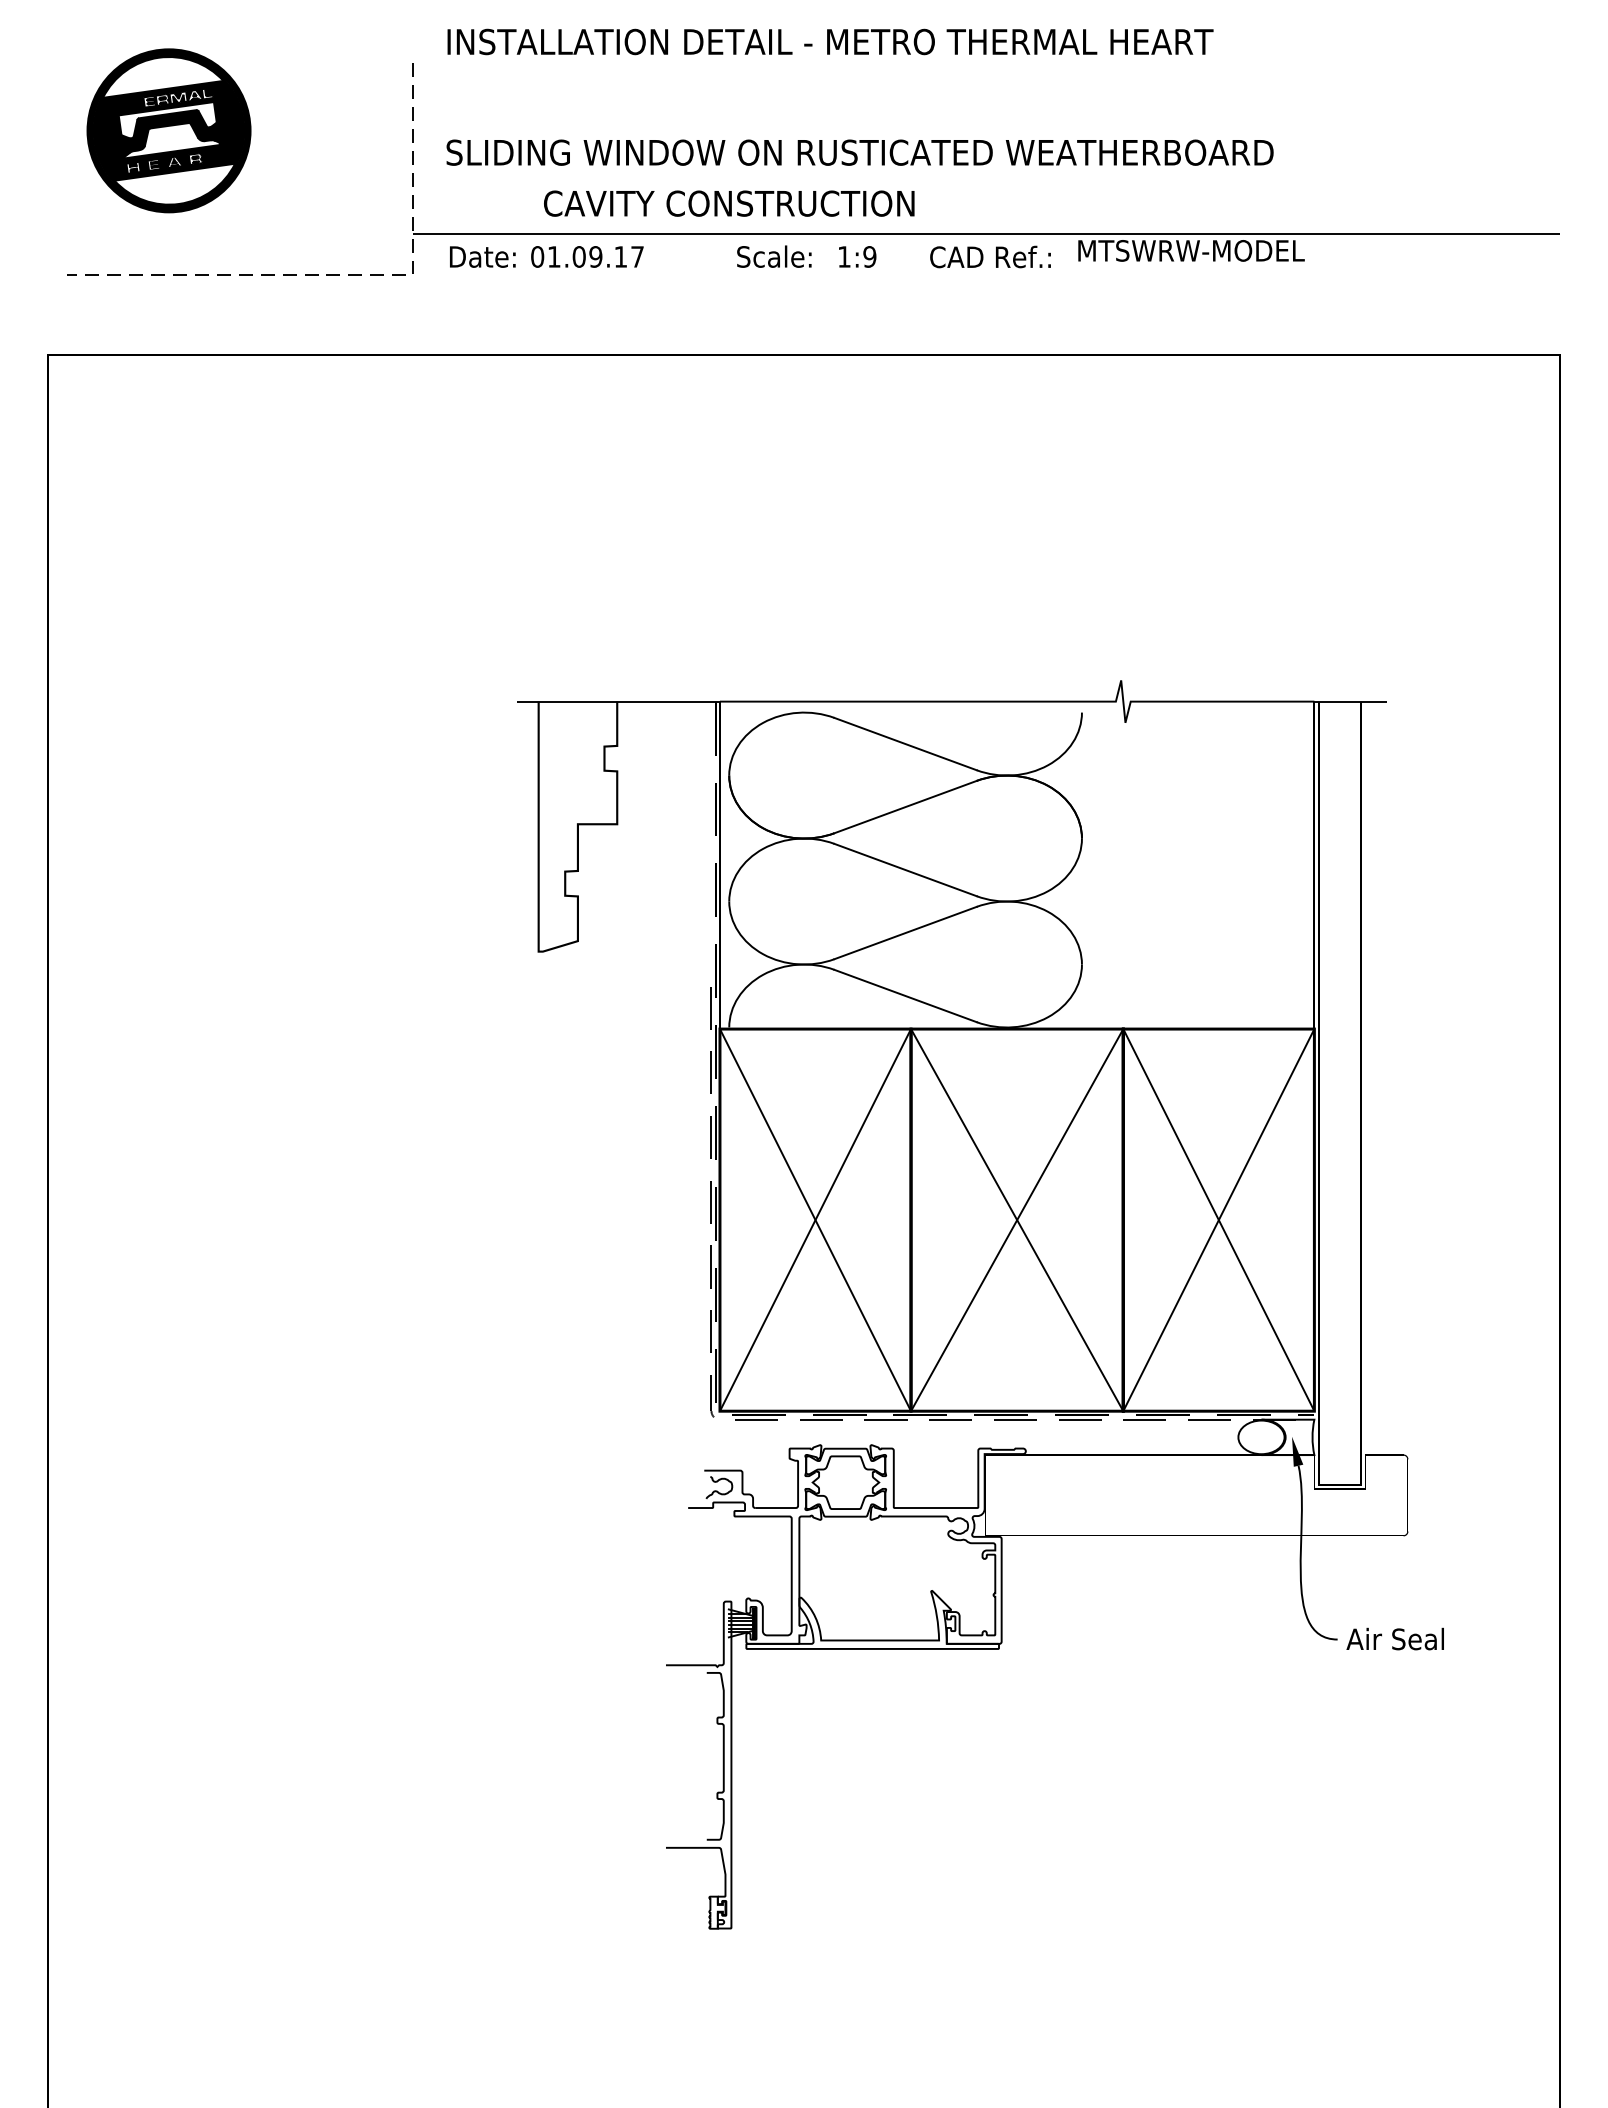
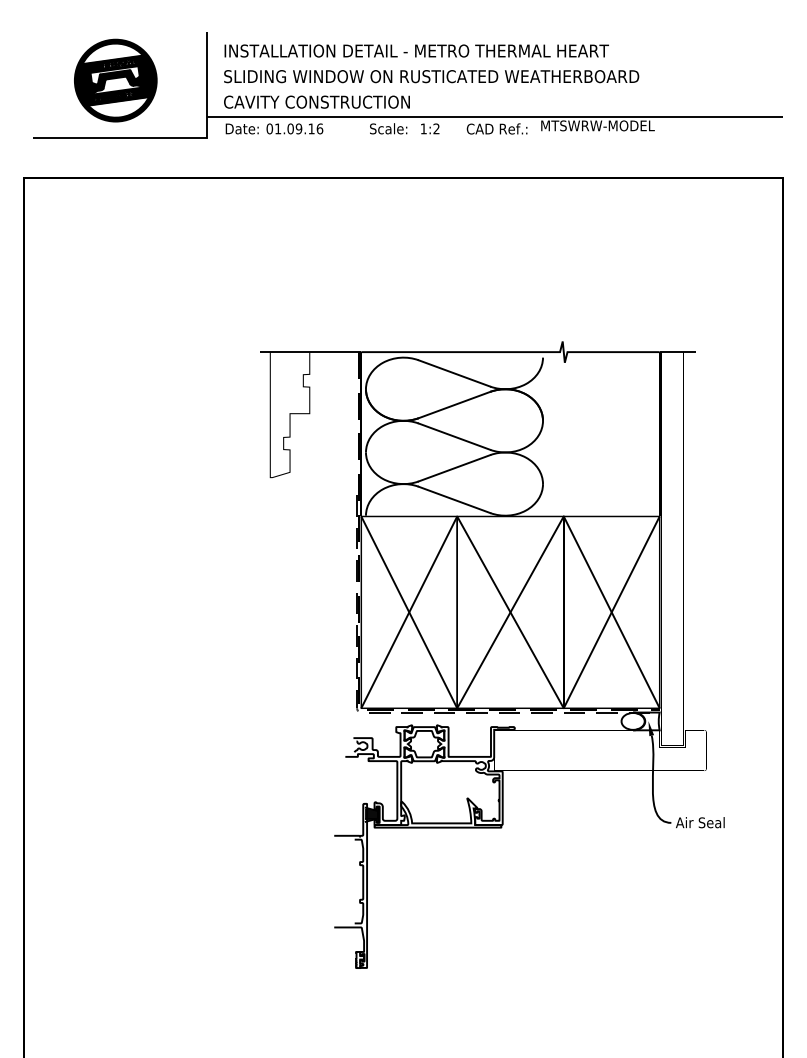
text: (829, 40) -> (416, 50), moved
part: (168, 130) -> (115, 80), moved
text: (728, 202) -> (316, 101), moved
text: (636, 256) -> (319, 128), 01.09.17 -> 01.09.16
text: (869, 256) -> (436, 128), 1:9 -> 1:2
line: (347, 276) -> (174, 138), dashed -> solid

